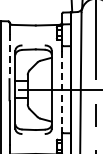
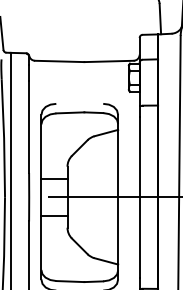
line: (9, 56) -> (29, 127), dashed -> solid
line: (62, 90) -> (140, 198), dashed -> solid

